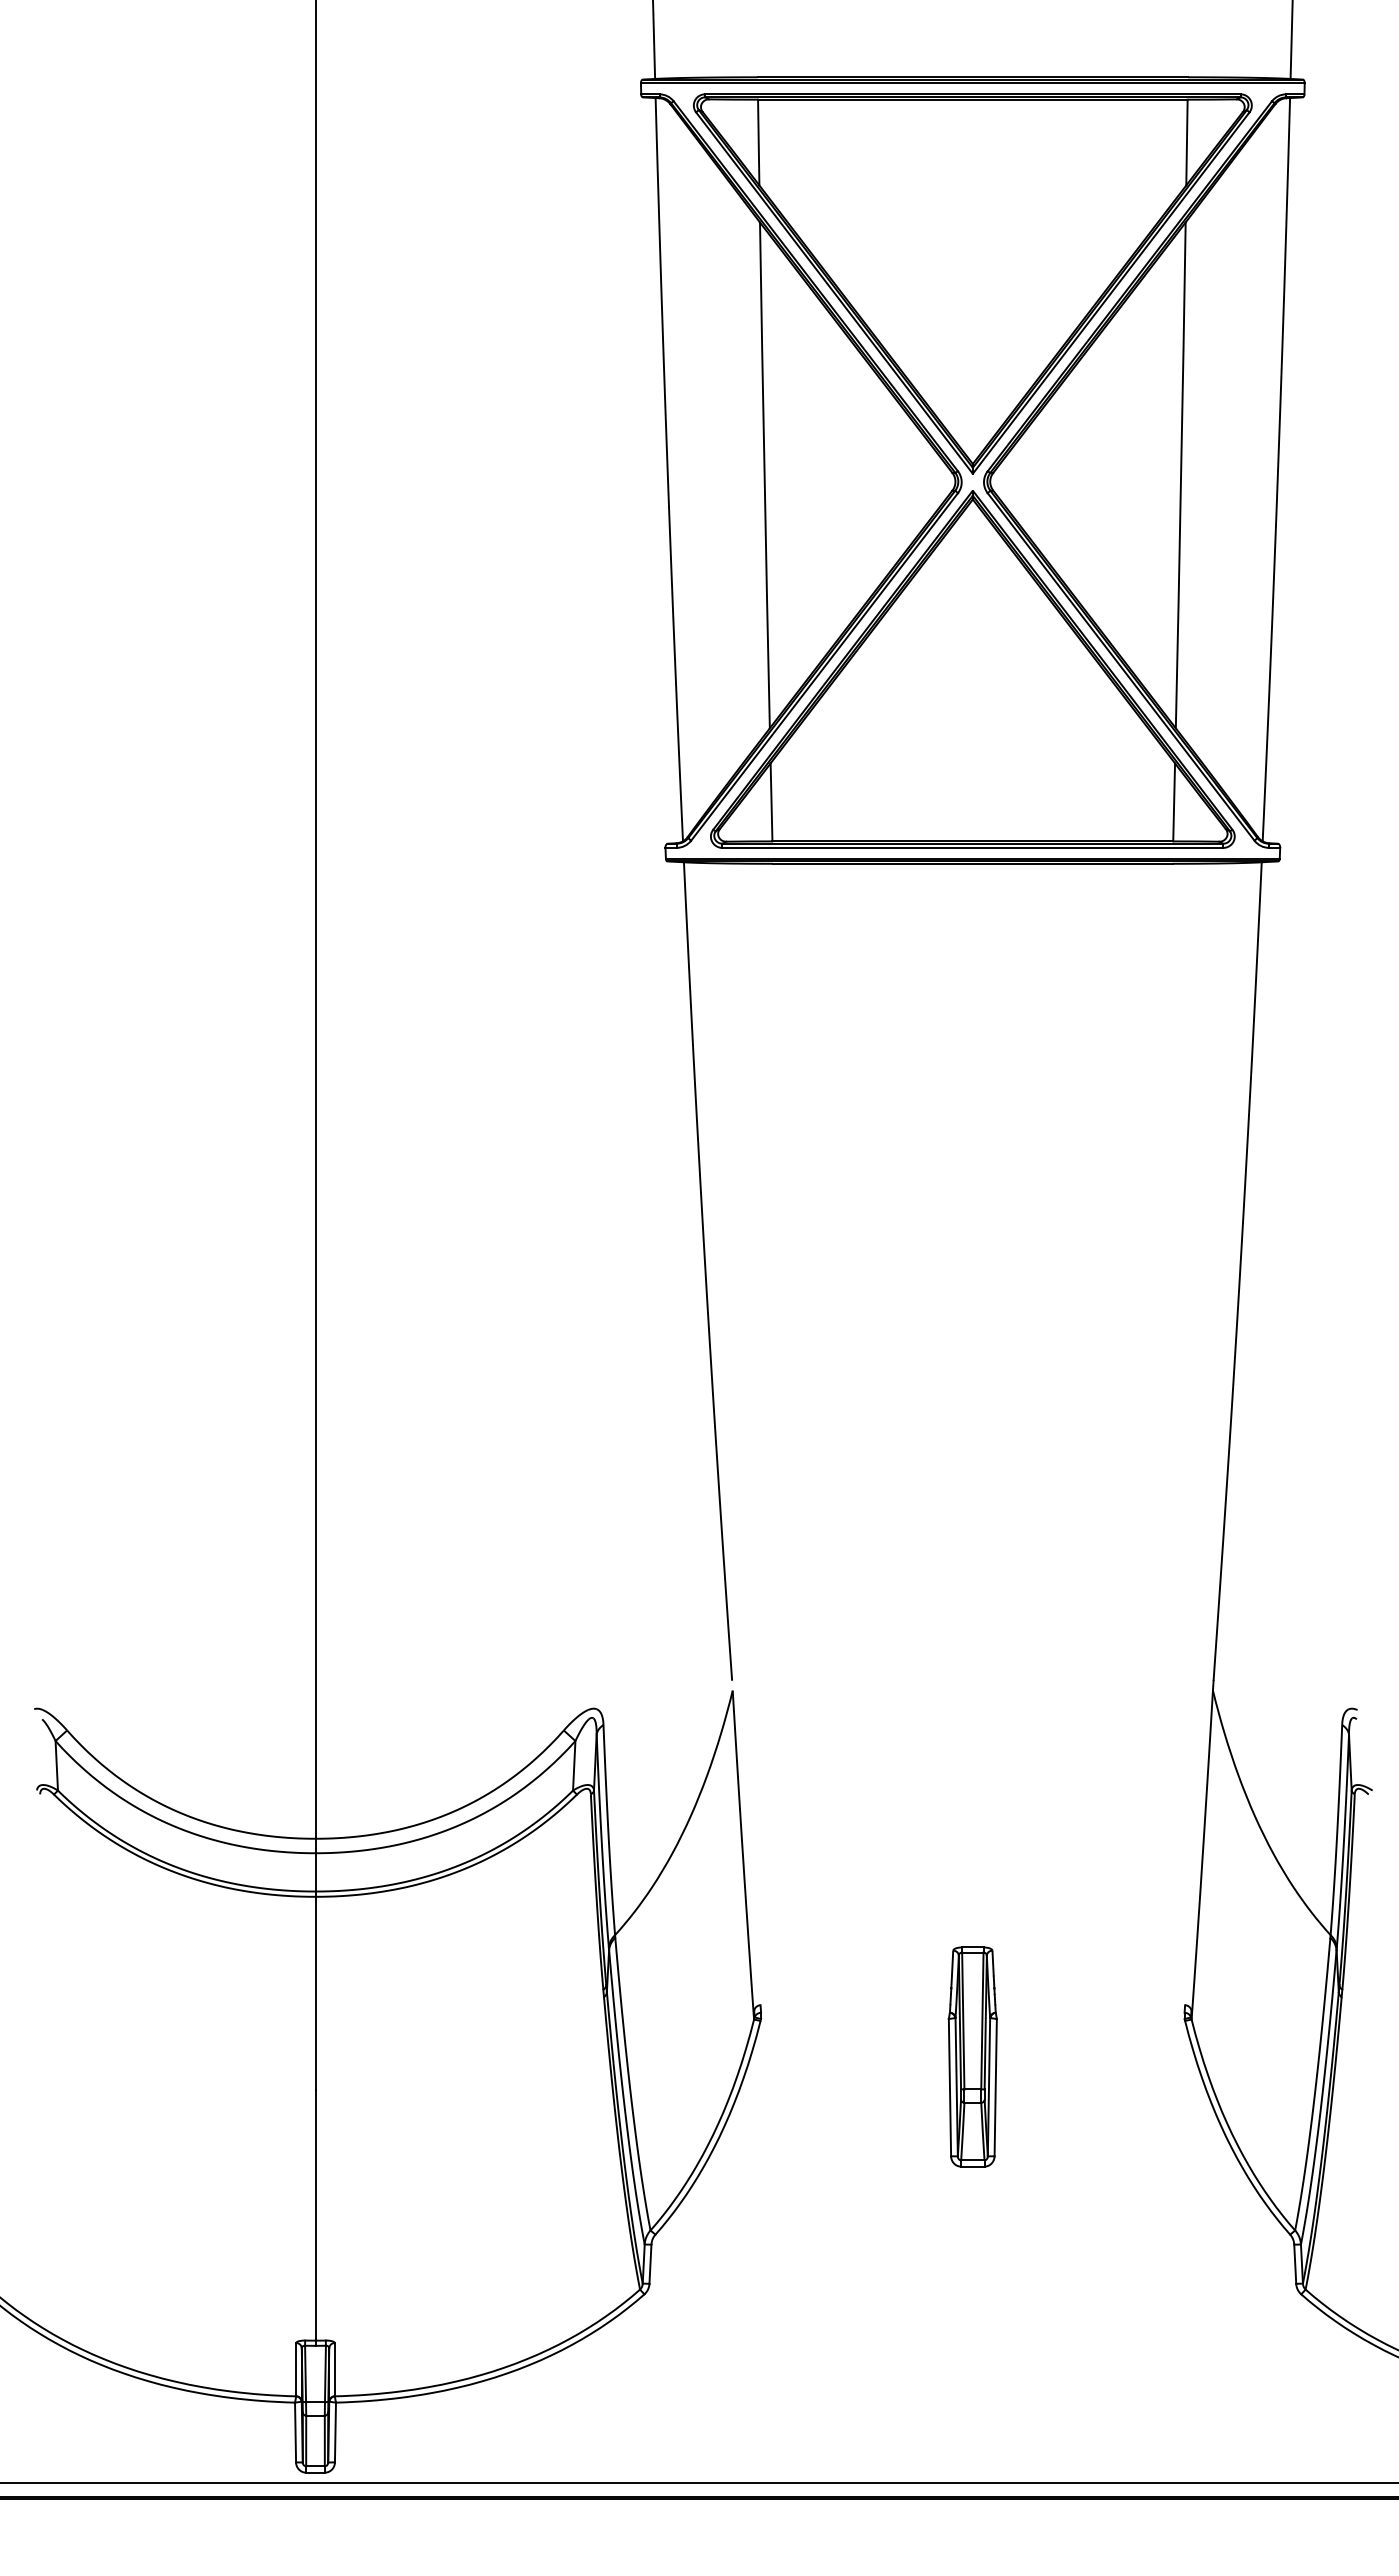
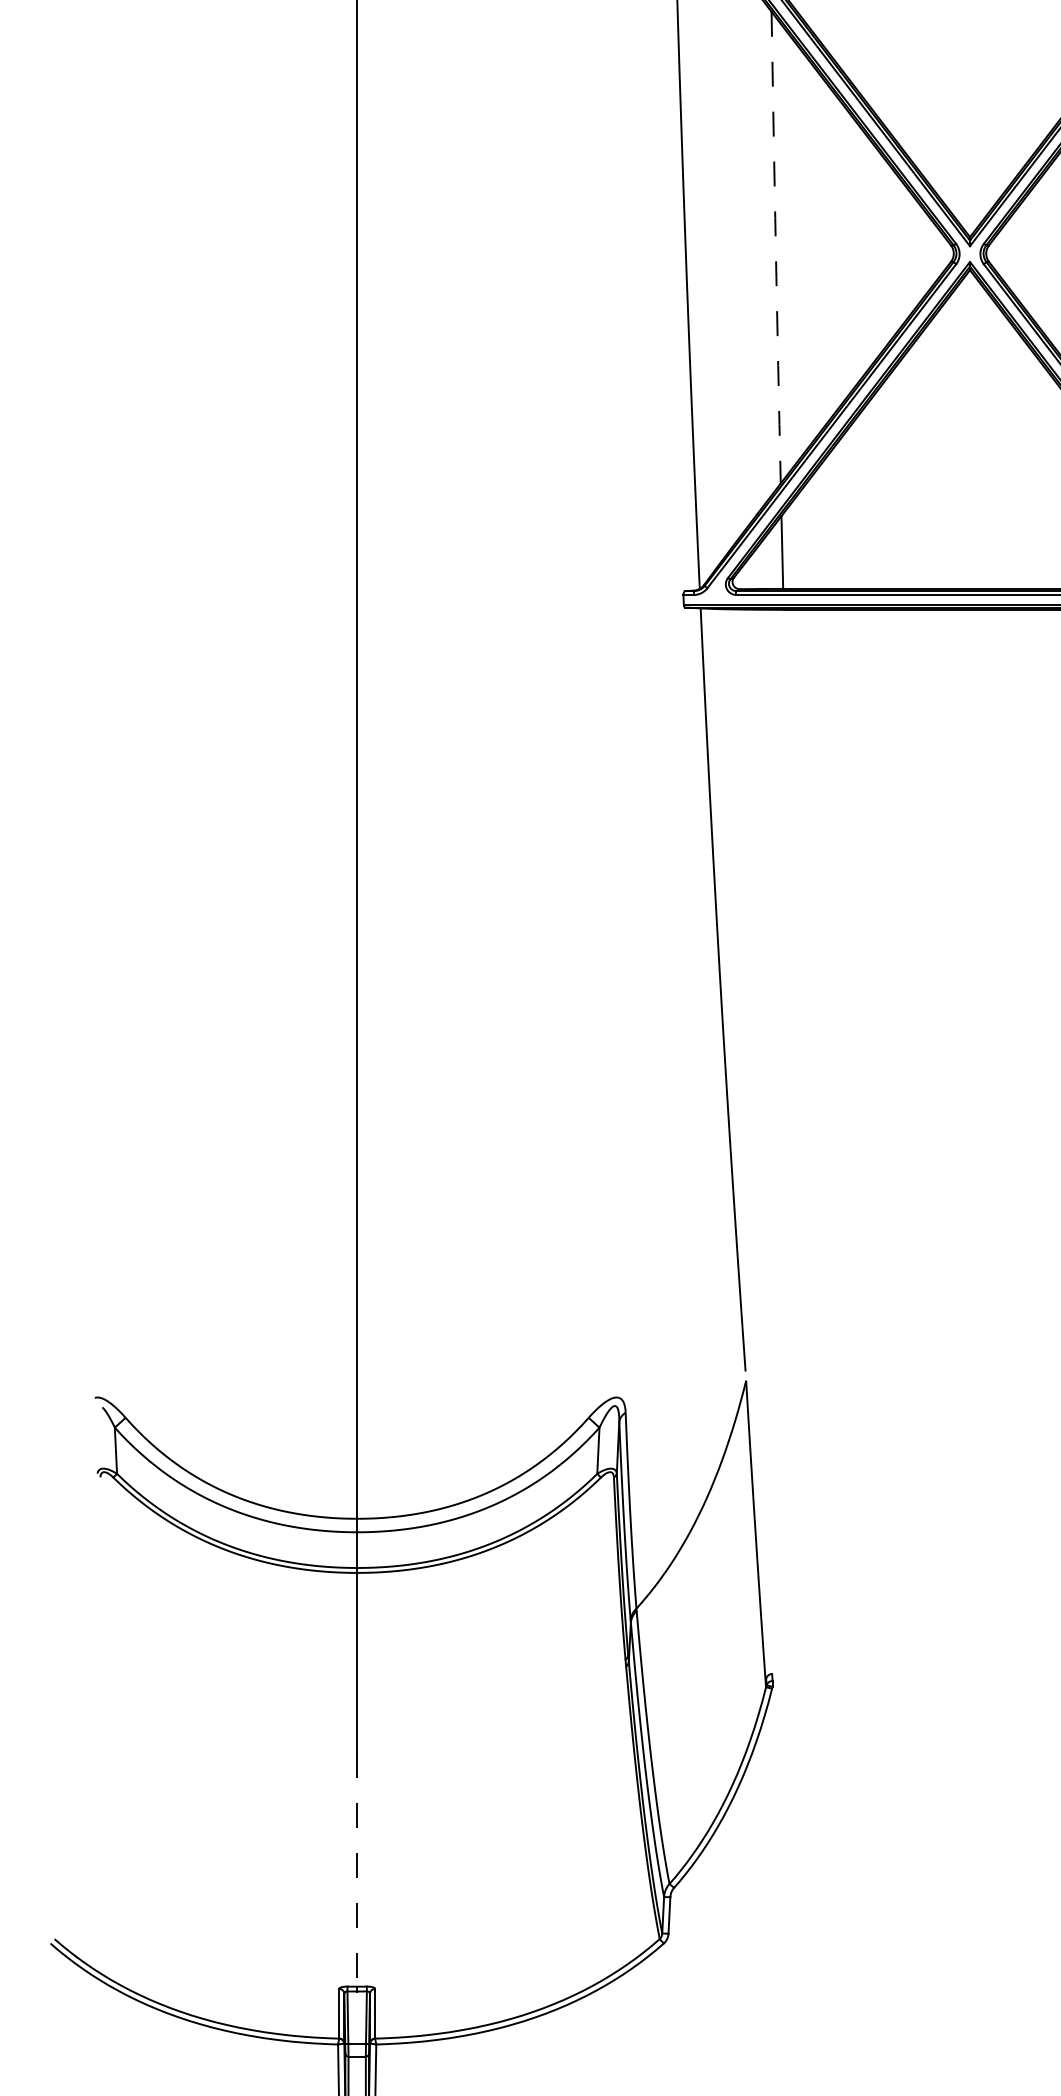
arc: (764, 475) -> (775, 247), solid -> dashed
part: (972, 2056) -> (969, 1721), removed
line: (315, 2216) -> (357, 1870), solid -> dashed

